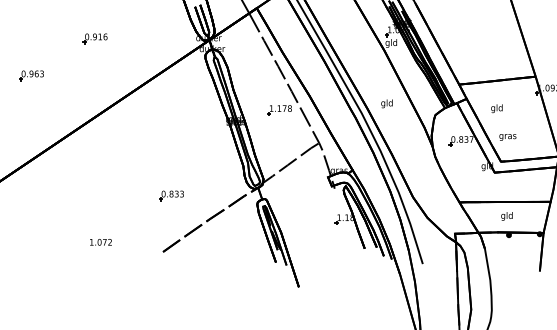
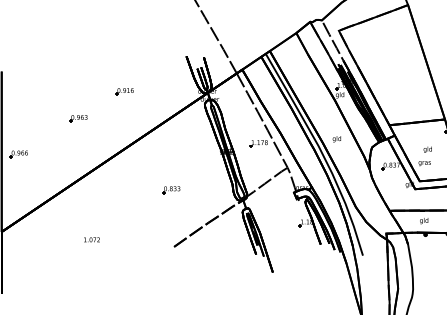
text: (496, 108) -> (427, 149), moved
part: (171, 196) -> (171, 190), moved
text: (100, 241) -> (91, 239), moved

